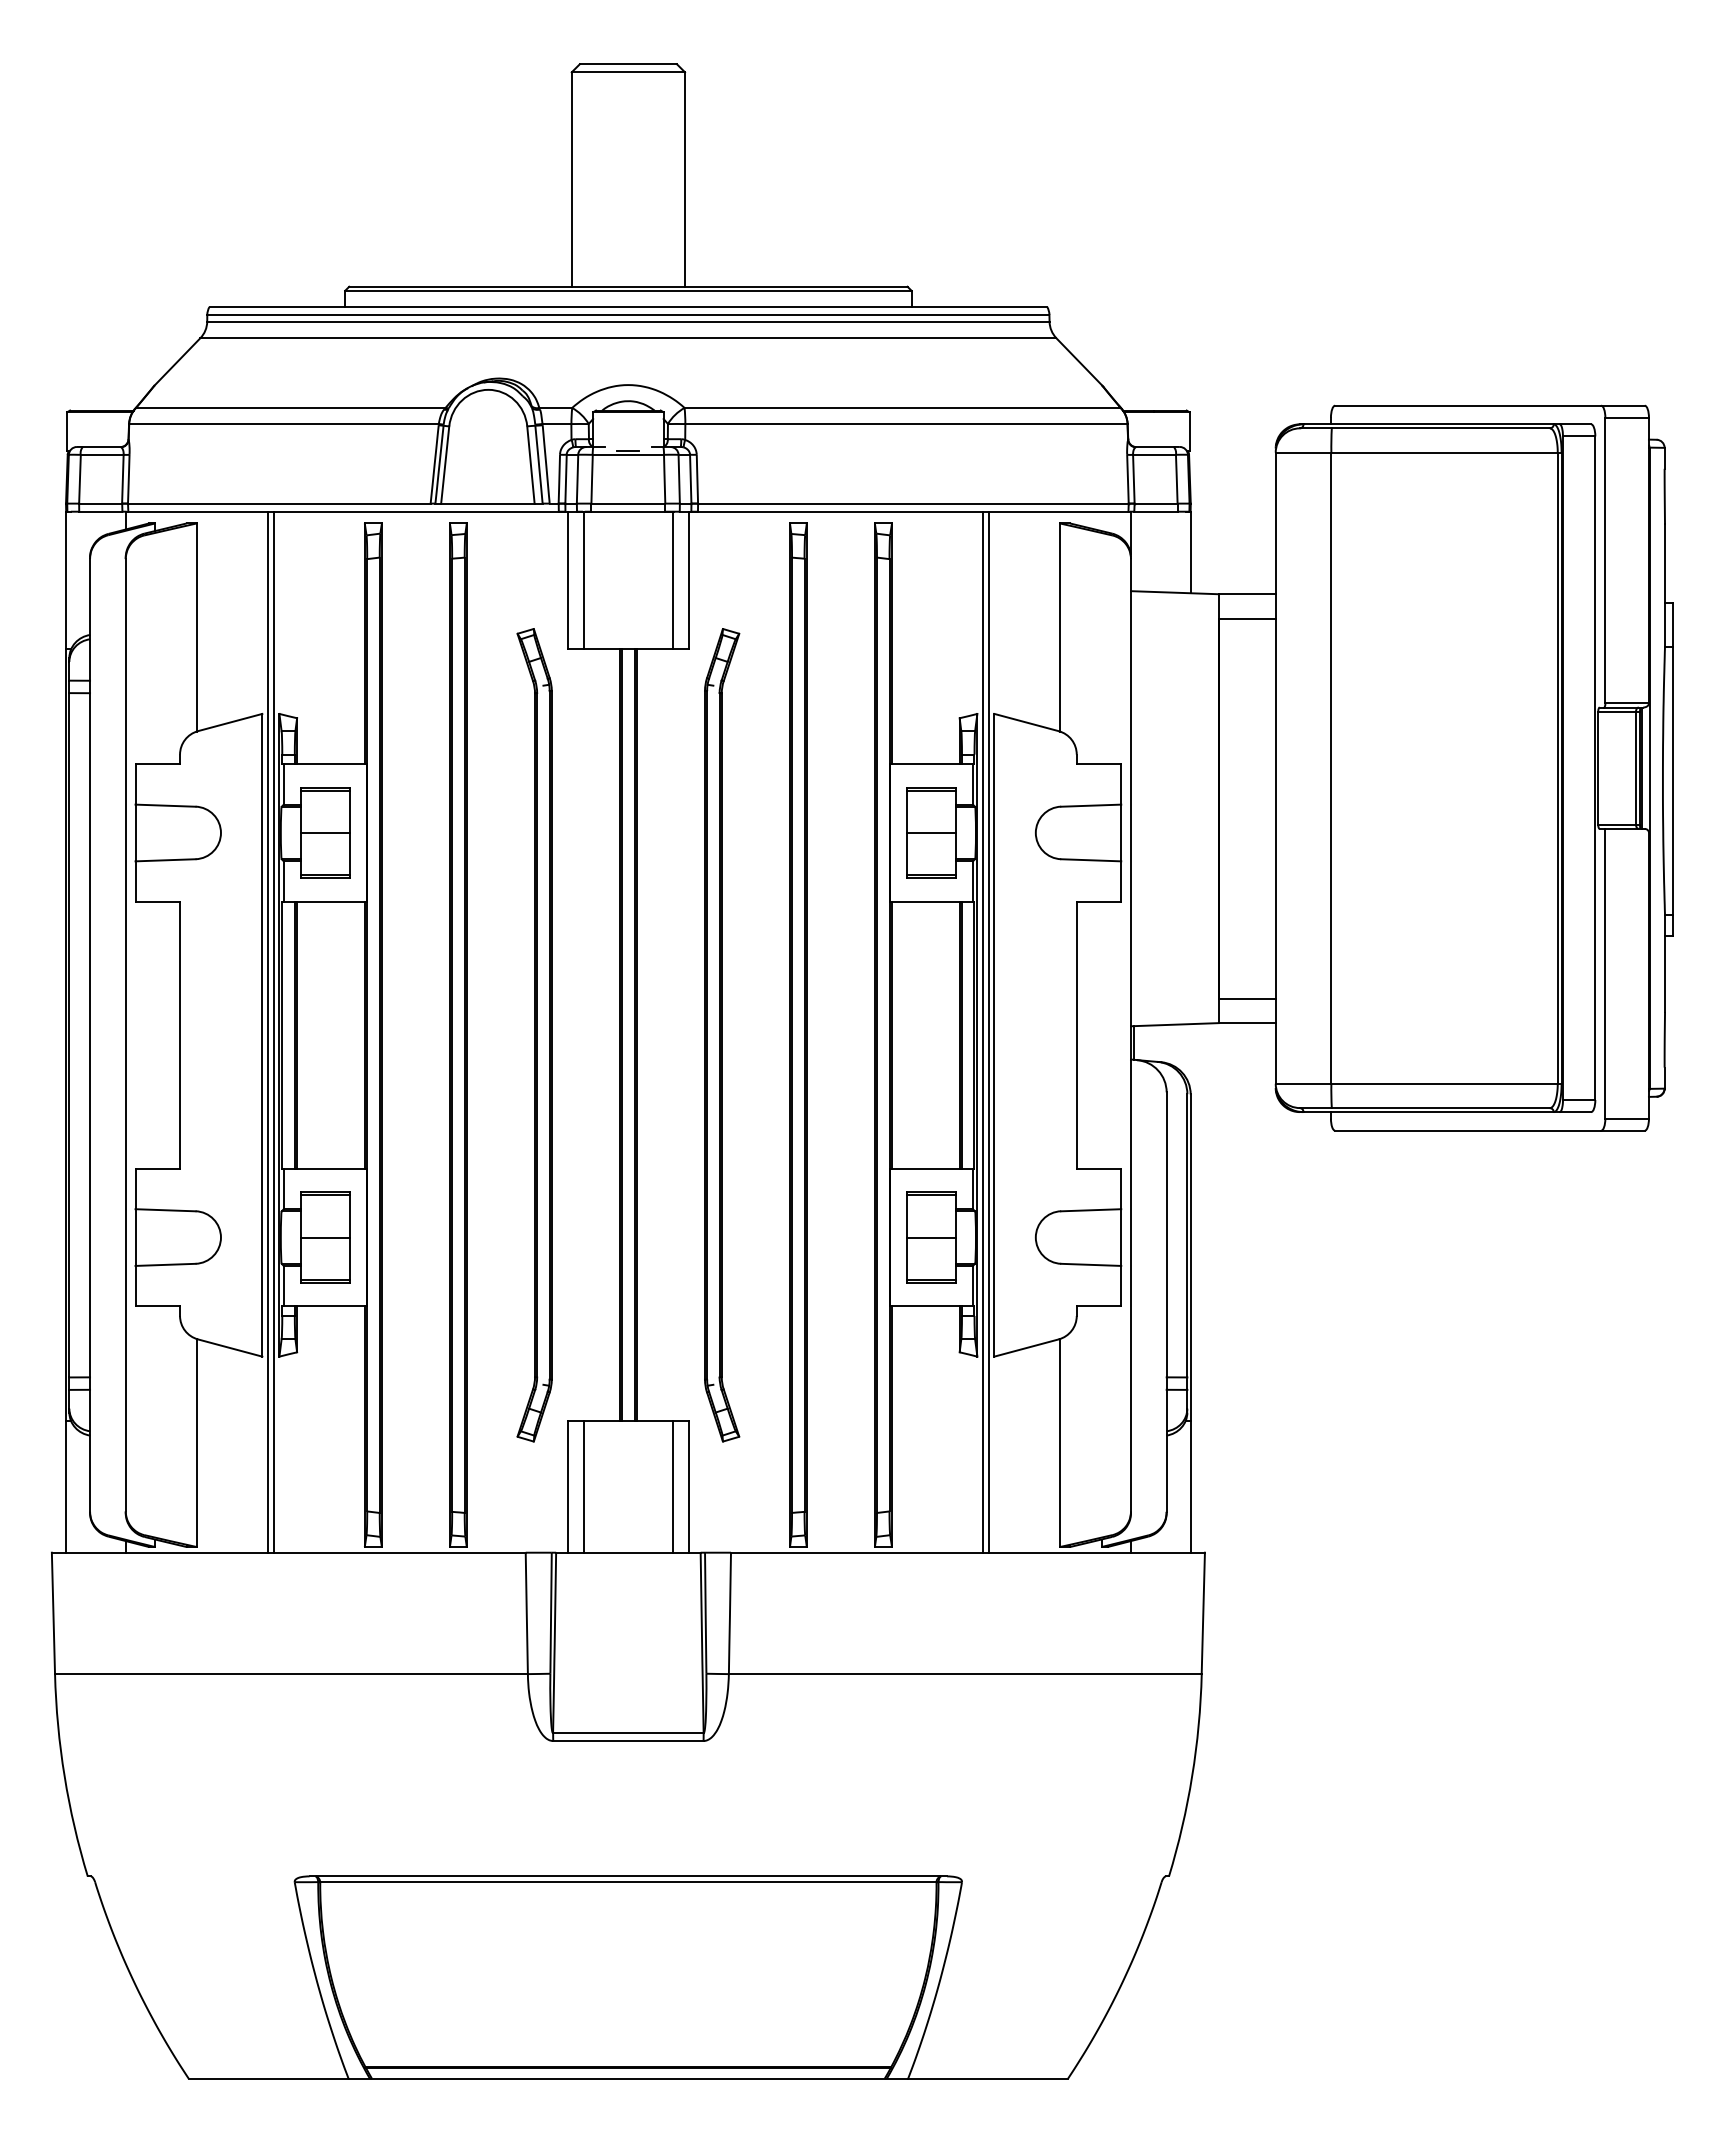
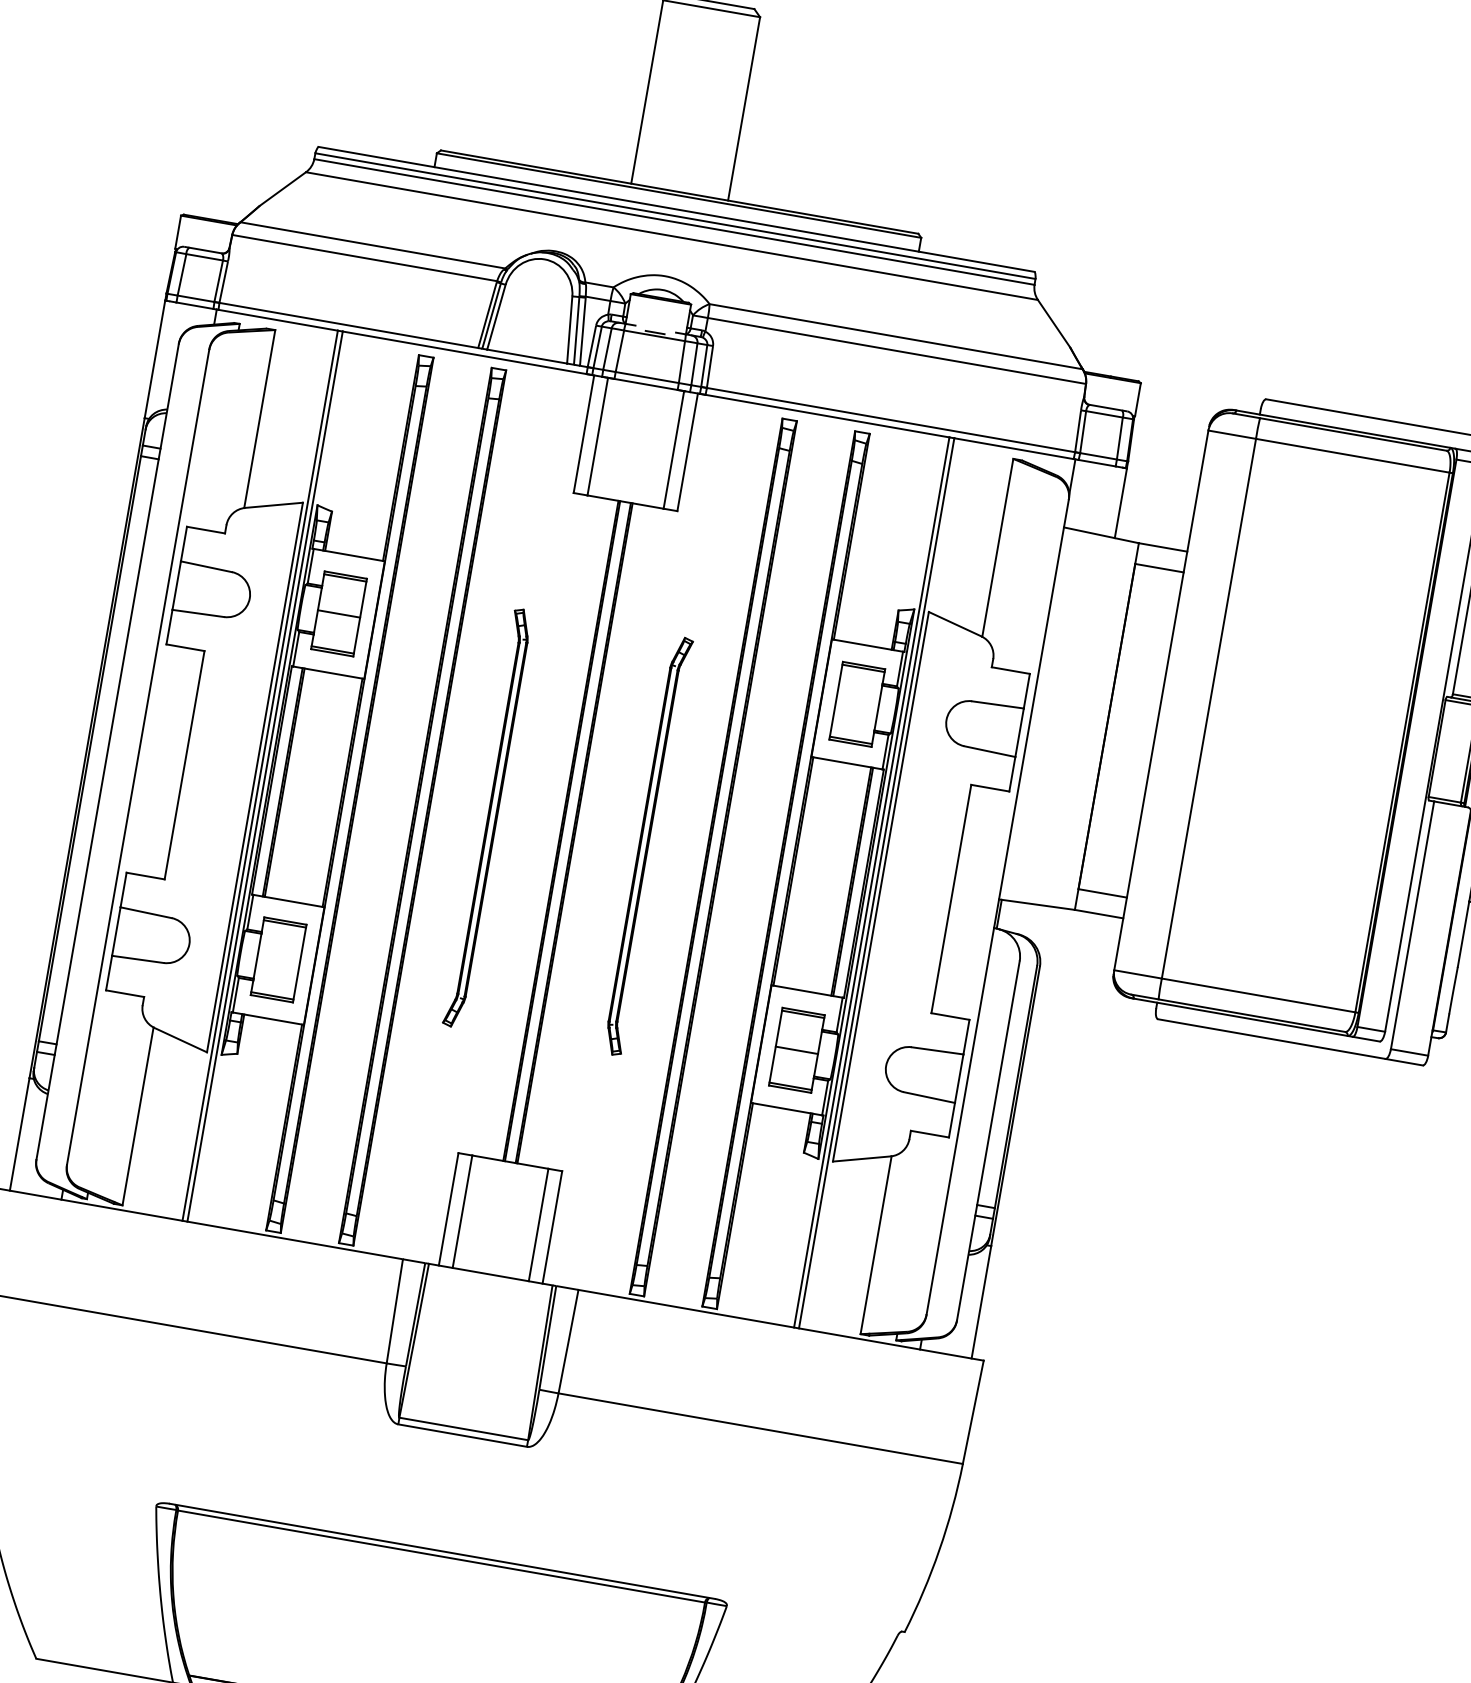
line: (931, 832) -> (857, 704), removed
part: (534, 1035) -> (487, 818), size x0.6
part: (722, 1035) -> (648, 846), size x0.6
line: (325, 1237) -> (278, 959), removed

